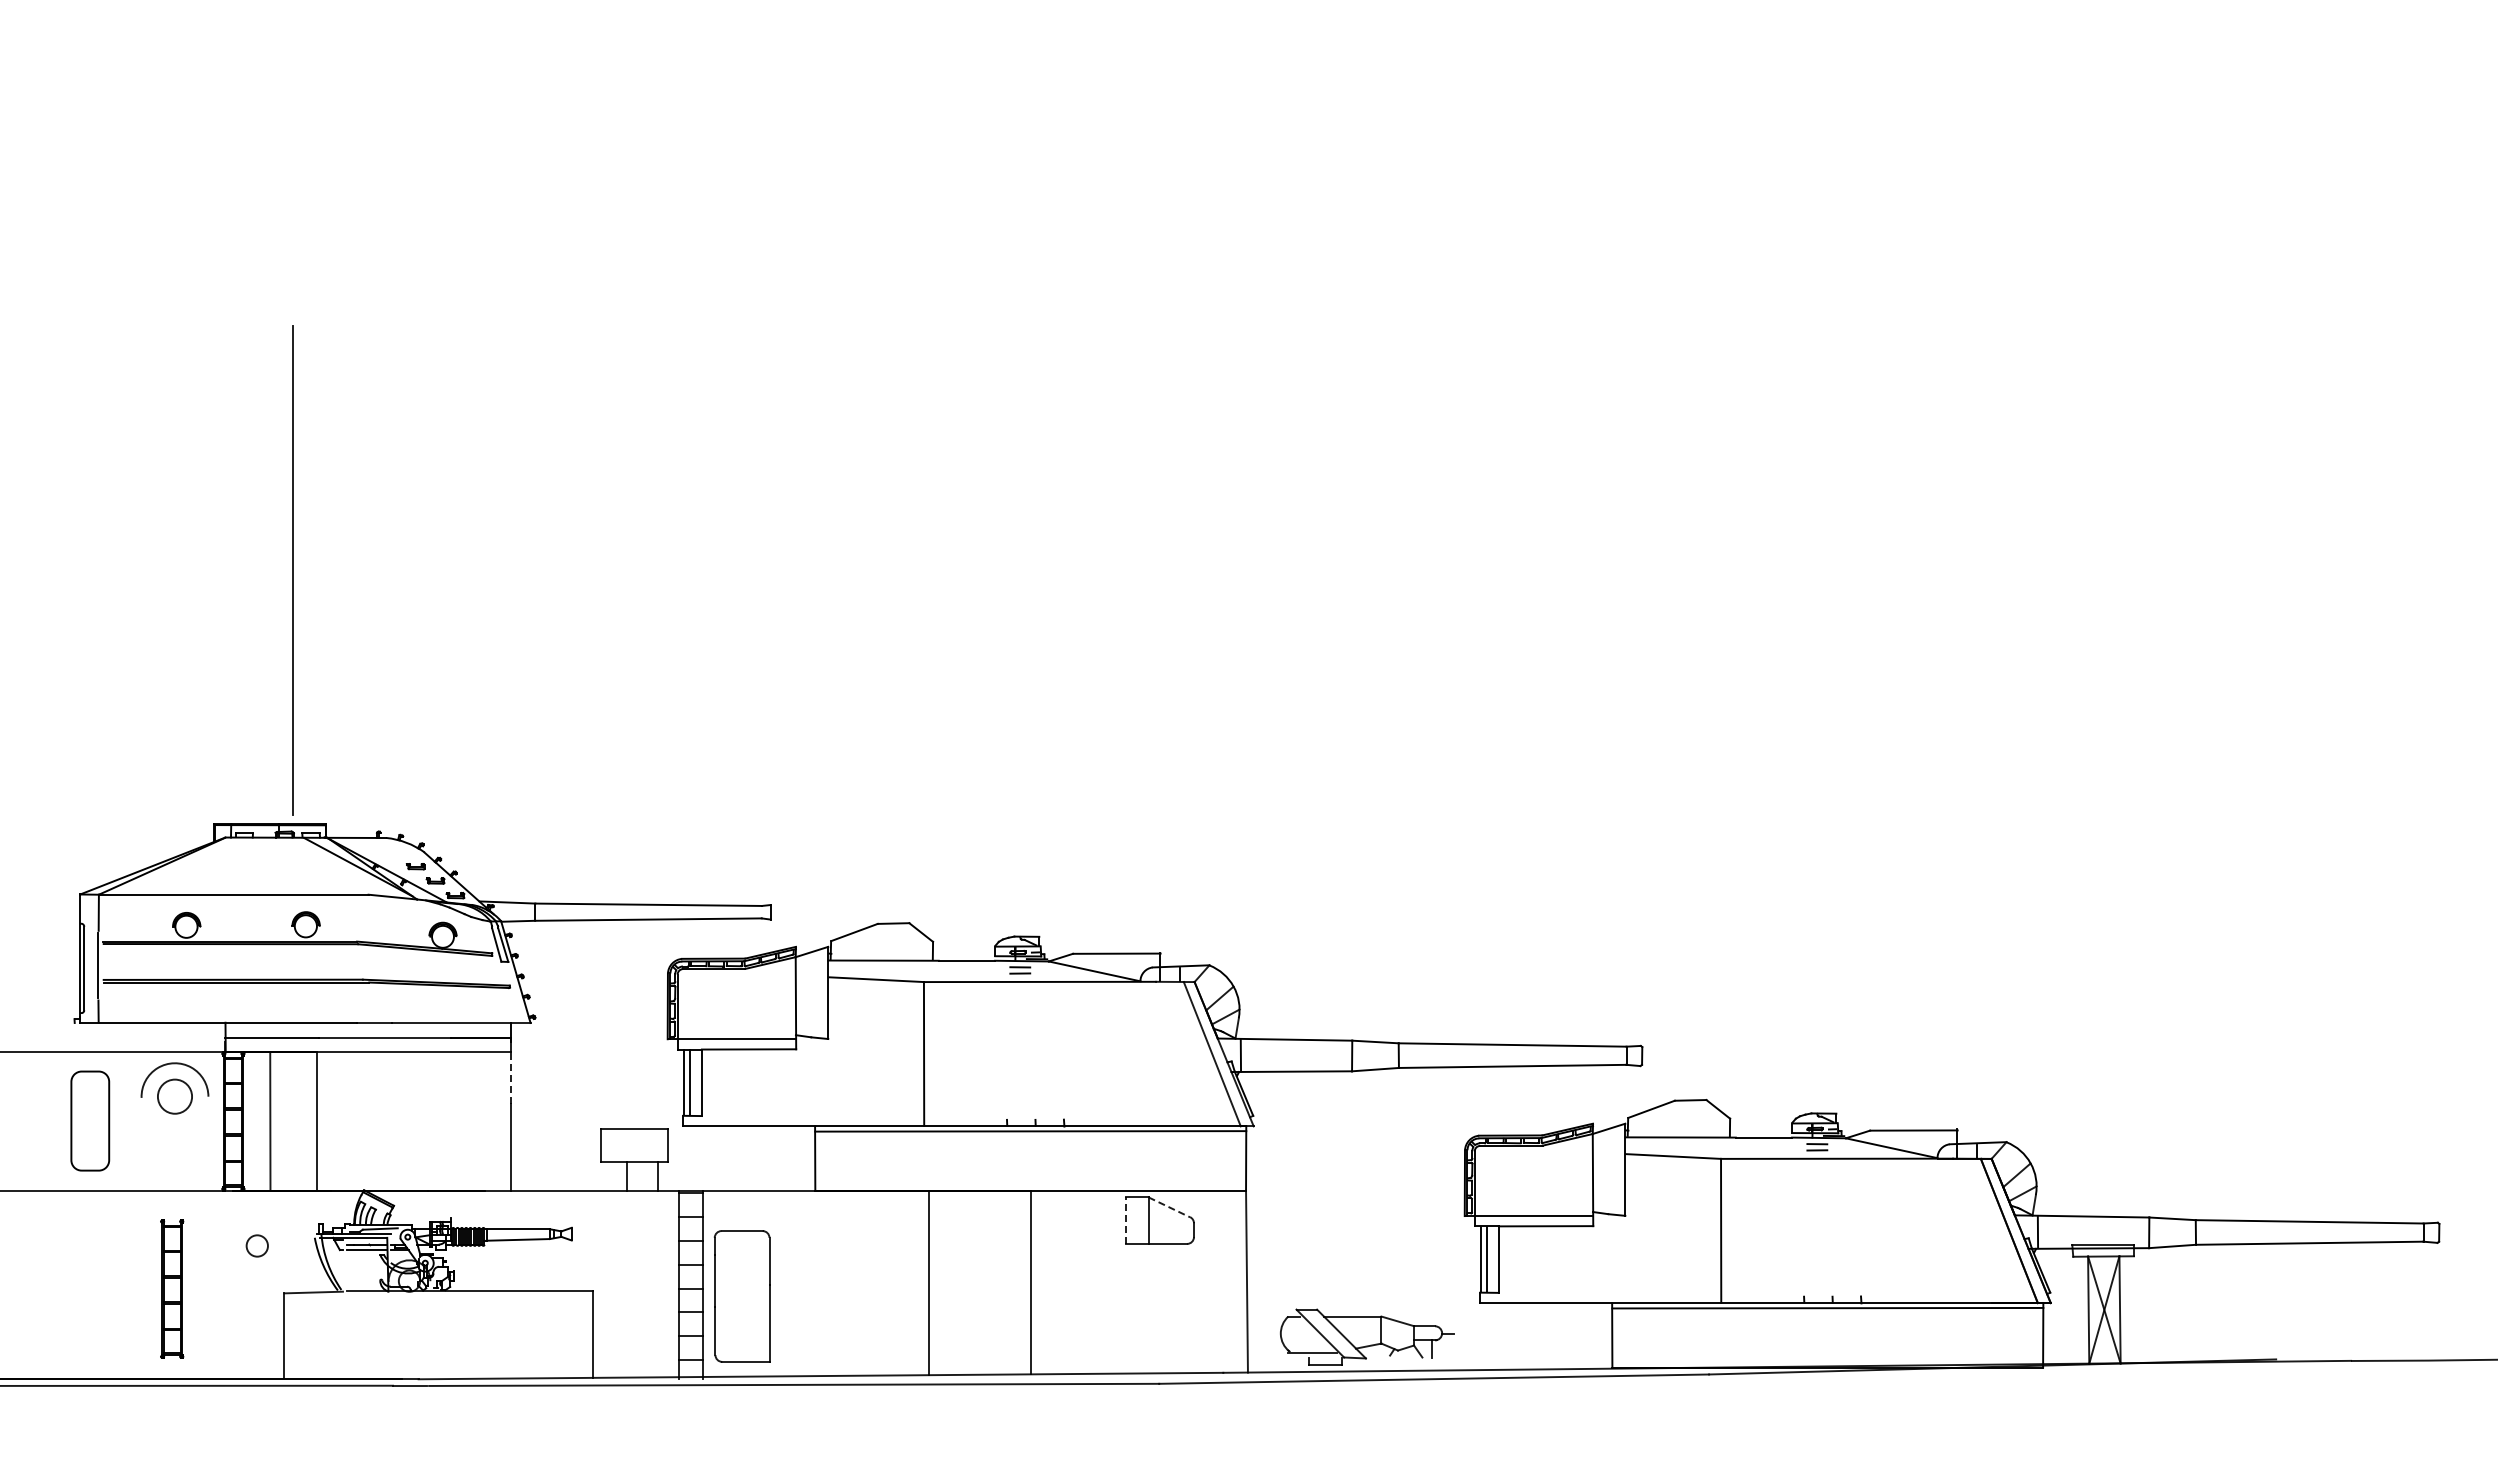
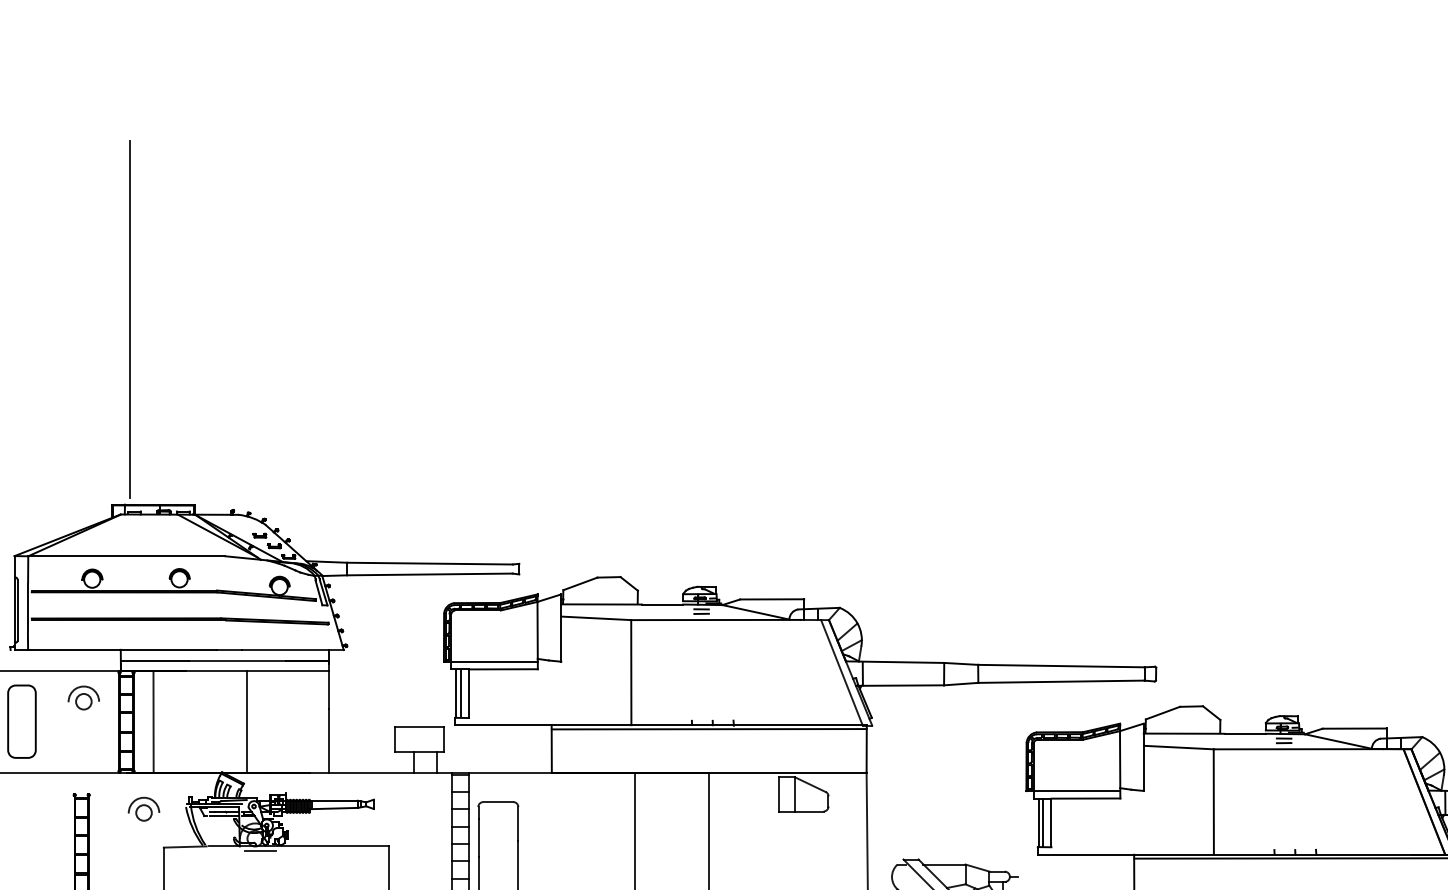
line: (292, 570) -> (129, 319), moved
line: (510, 1078) -> (329, 690), dashed -> solid
part: (174, 1088) -> (83, 697), size x0.62
line: (316, 1121) -> (246, 722), moved
line: (1169, 1207) -> (810, 784), dashed -> solid
line: (1125, 1220) -> (778, 794), dashed -> solid
arc: (257, 1226) -> (144, 798), added
line: (416, 1298) -> (260, 851), added

